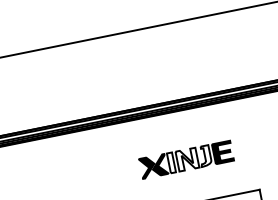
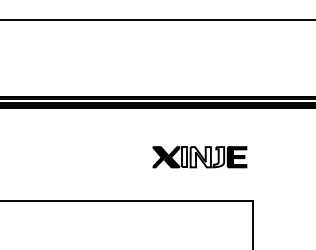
part: (186, 160) -> (199, 157), moved

